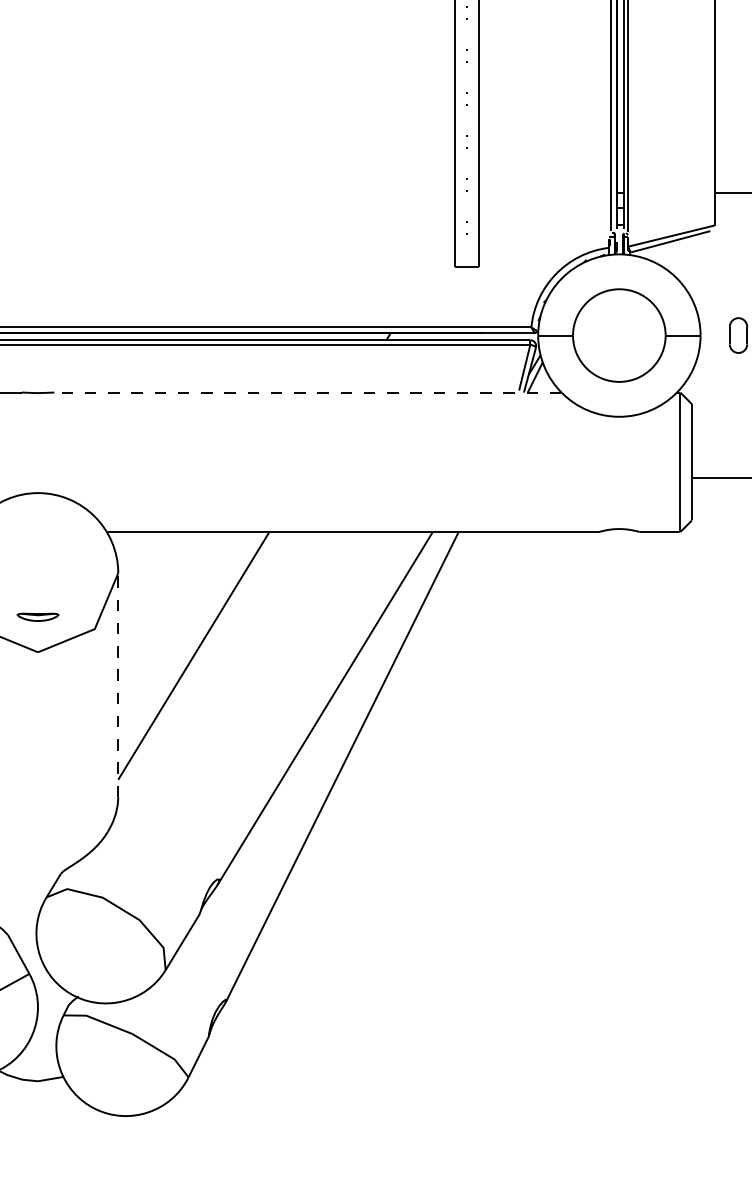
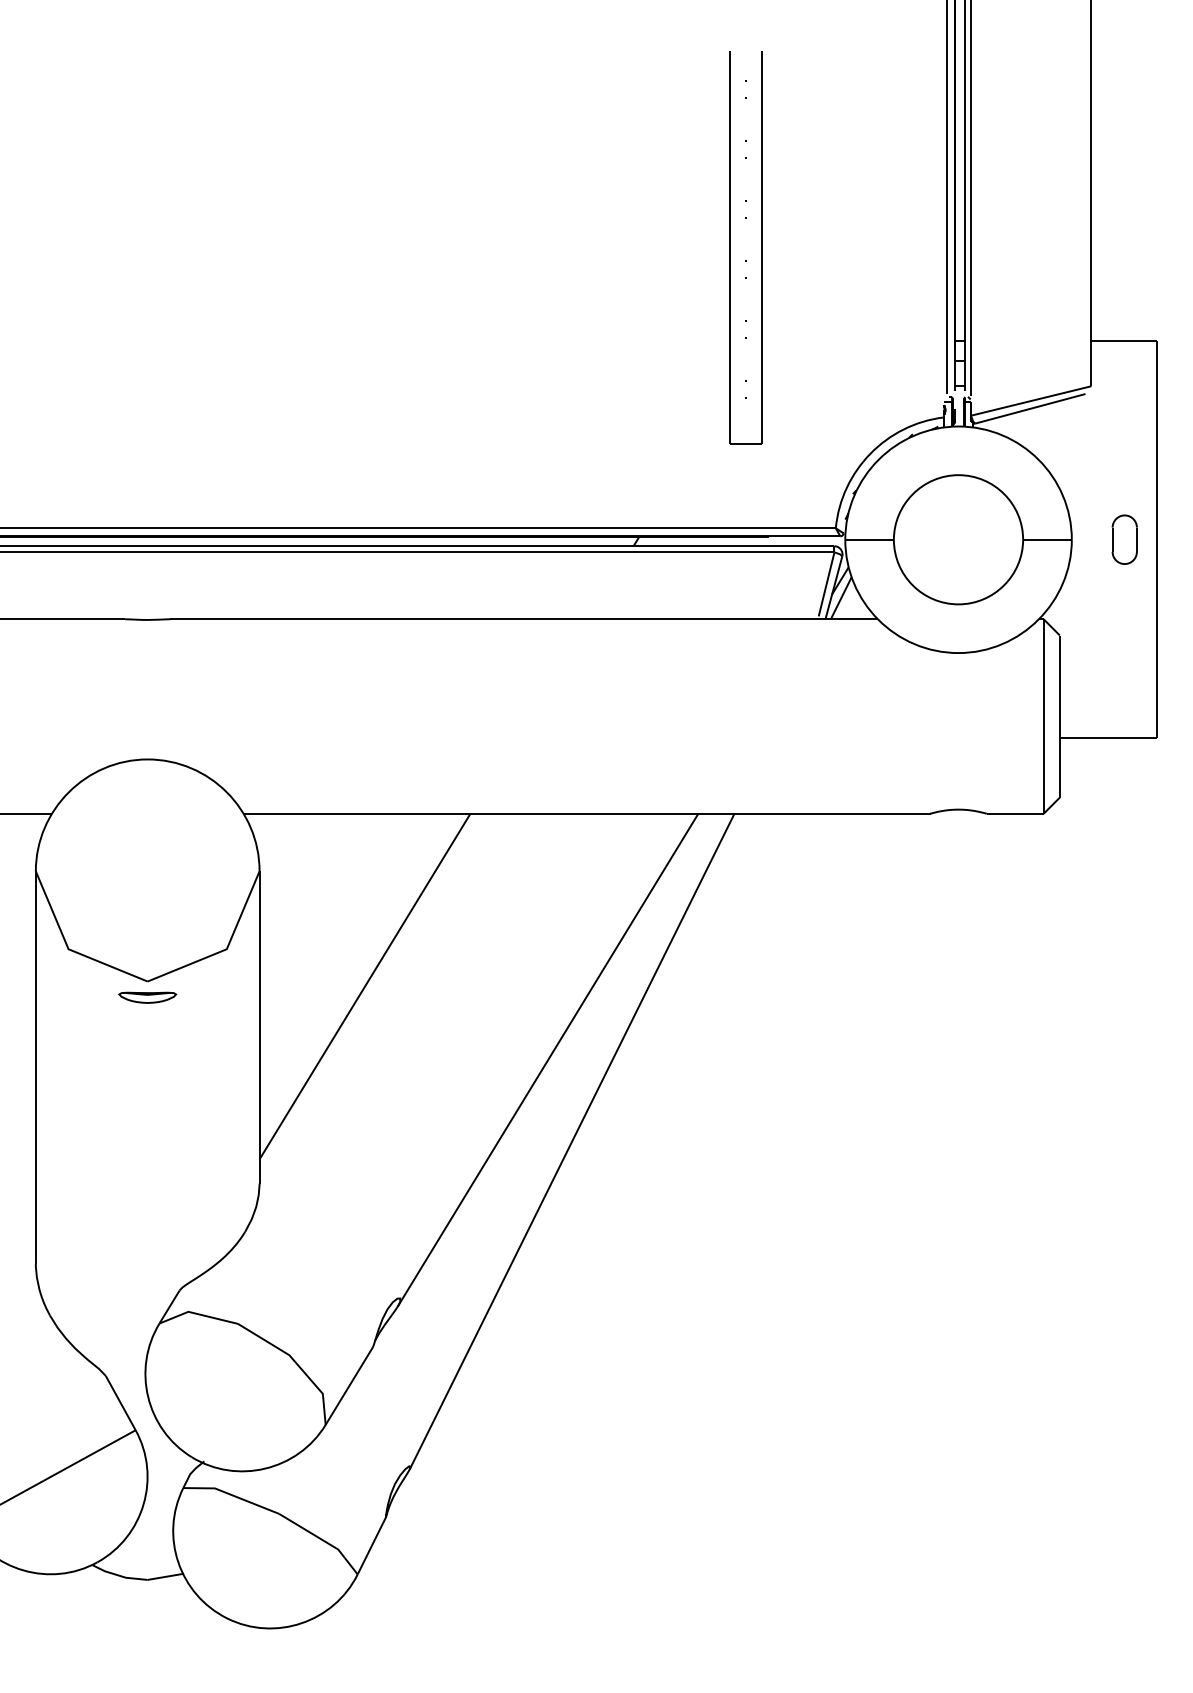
line: (308, 392) -> (524, 619), dashed -> solid
part: (37, 617) -> (147, 997), moved
line: (118, 685) -> (259, 1027), dashed -> solid

